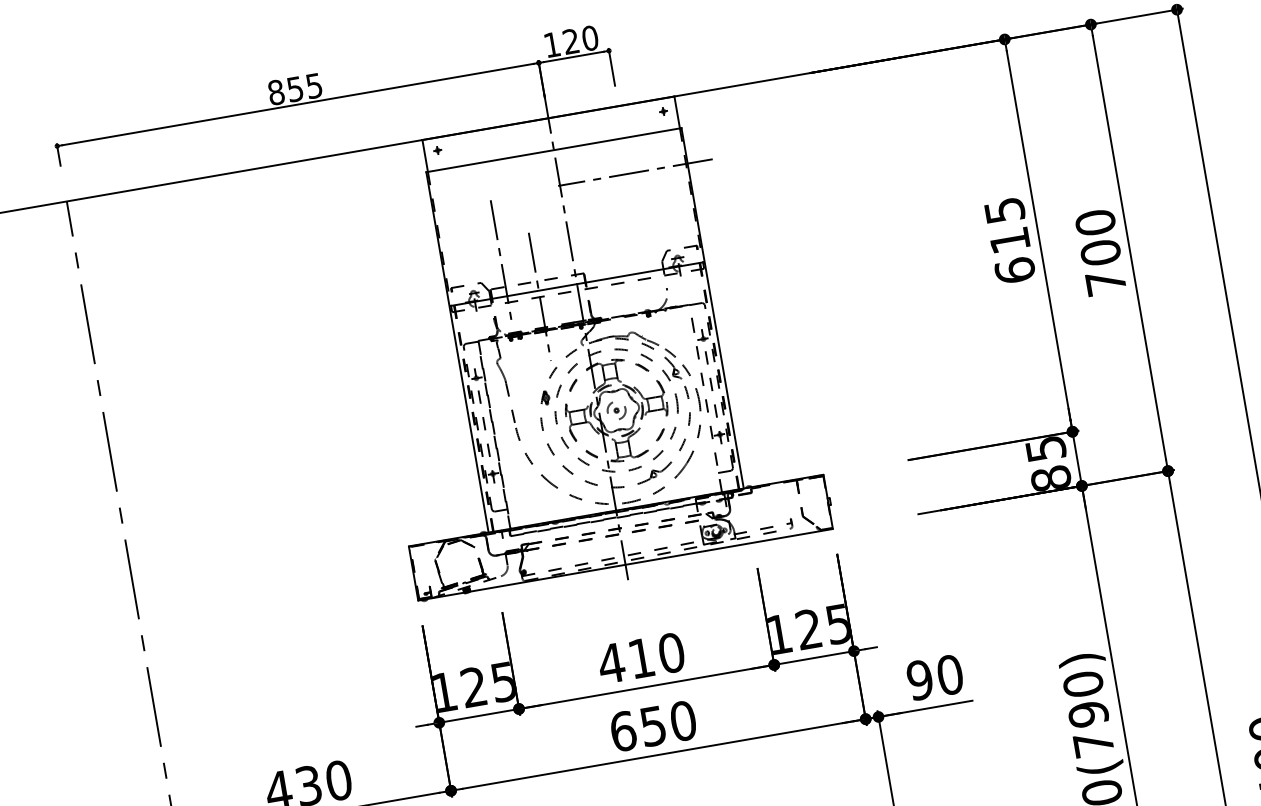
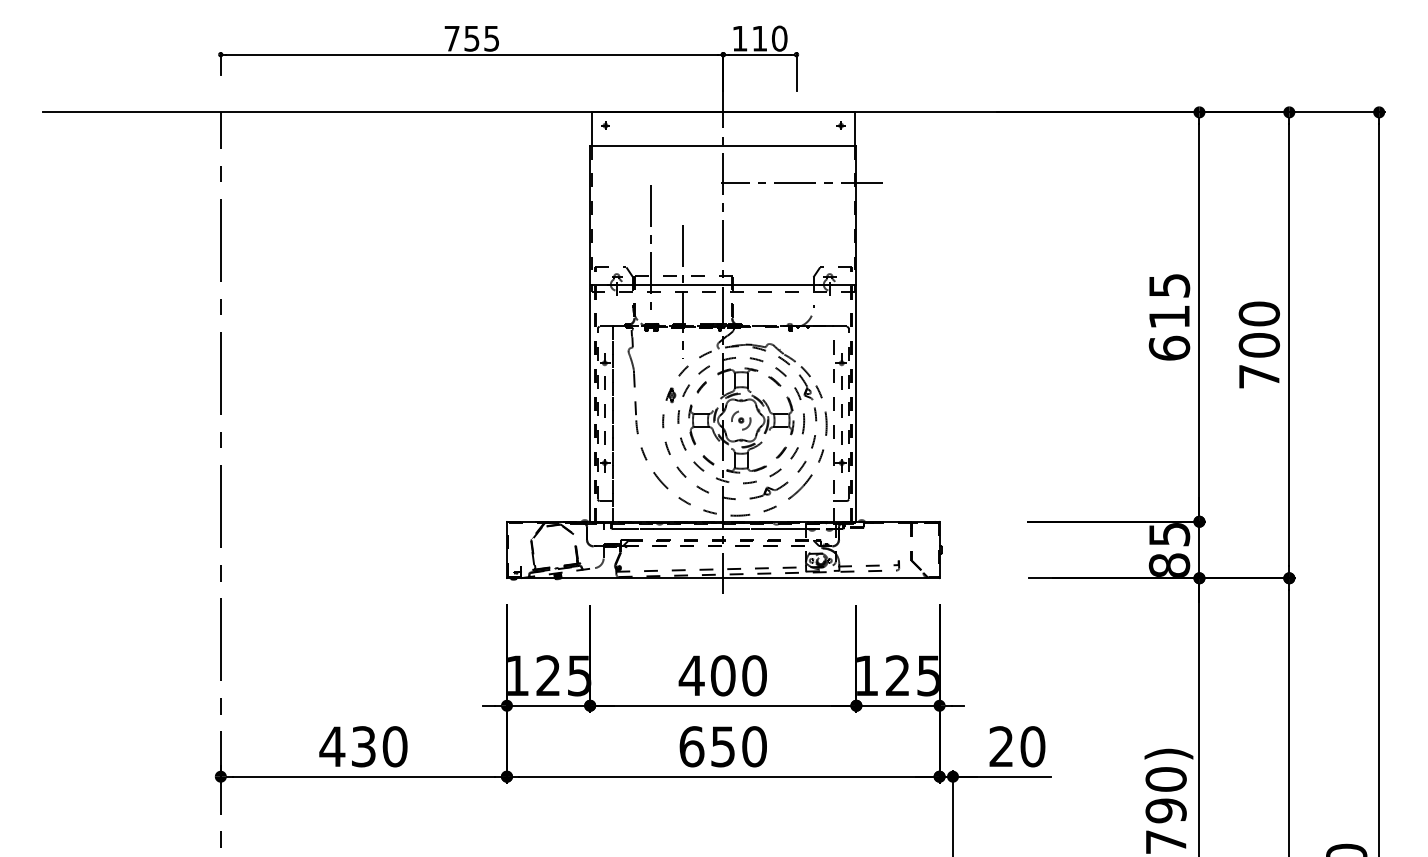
text: (570, 41) -> (759, 38), 120 -> 110
text: (275, 92) -> (451, 38), 855 -> 755
text: (640, 658) -> (722, 675), 410 -> 400
text: (920, 679) -> (1001, 746), 90 -> 20

